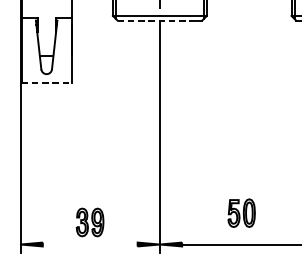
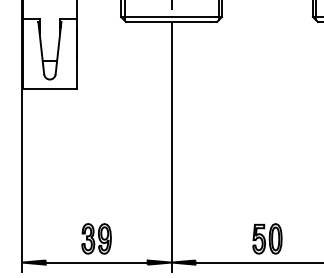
line: (157, 21) -> (168, 22), dashed -> solid
line: (46, 83) -> (49, 89), dashed -> solid
part: (241, 212) -> (267, 238), moved
line: (90, 244) -> (96, 262), added

